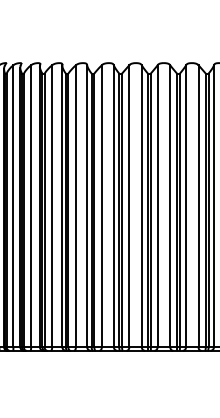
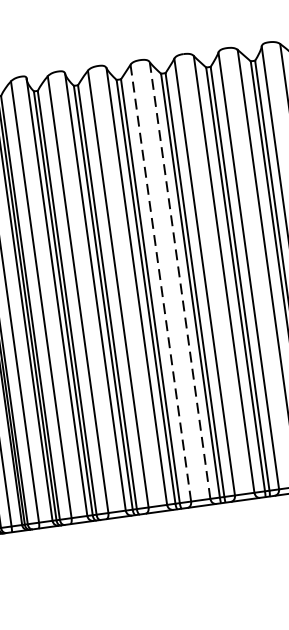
line: (129, 206) -> (161, 283), solid -> dashed
line: (141, 206) -> (179, 281), solid -> dashed

